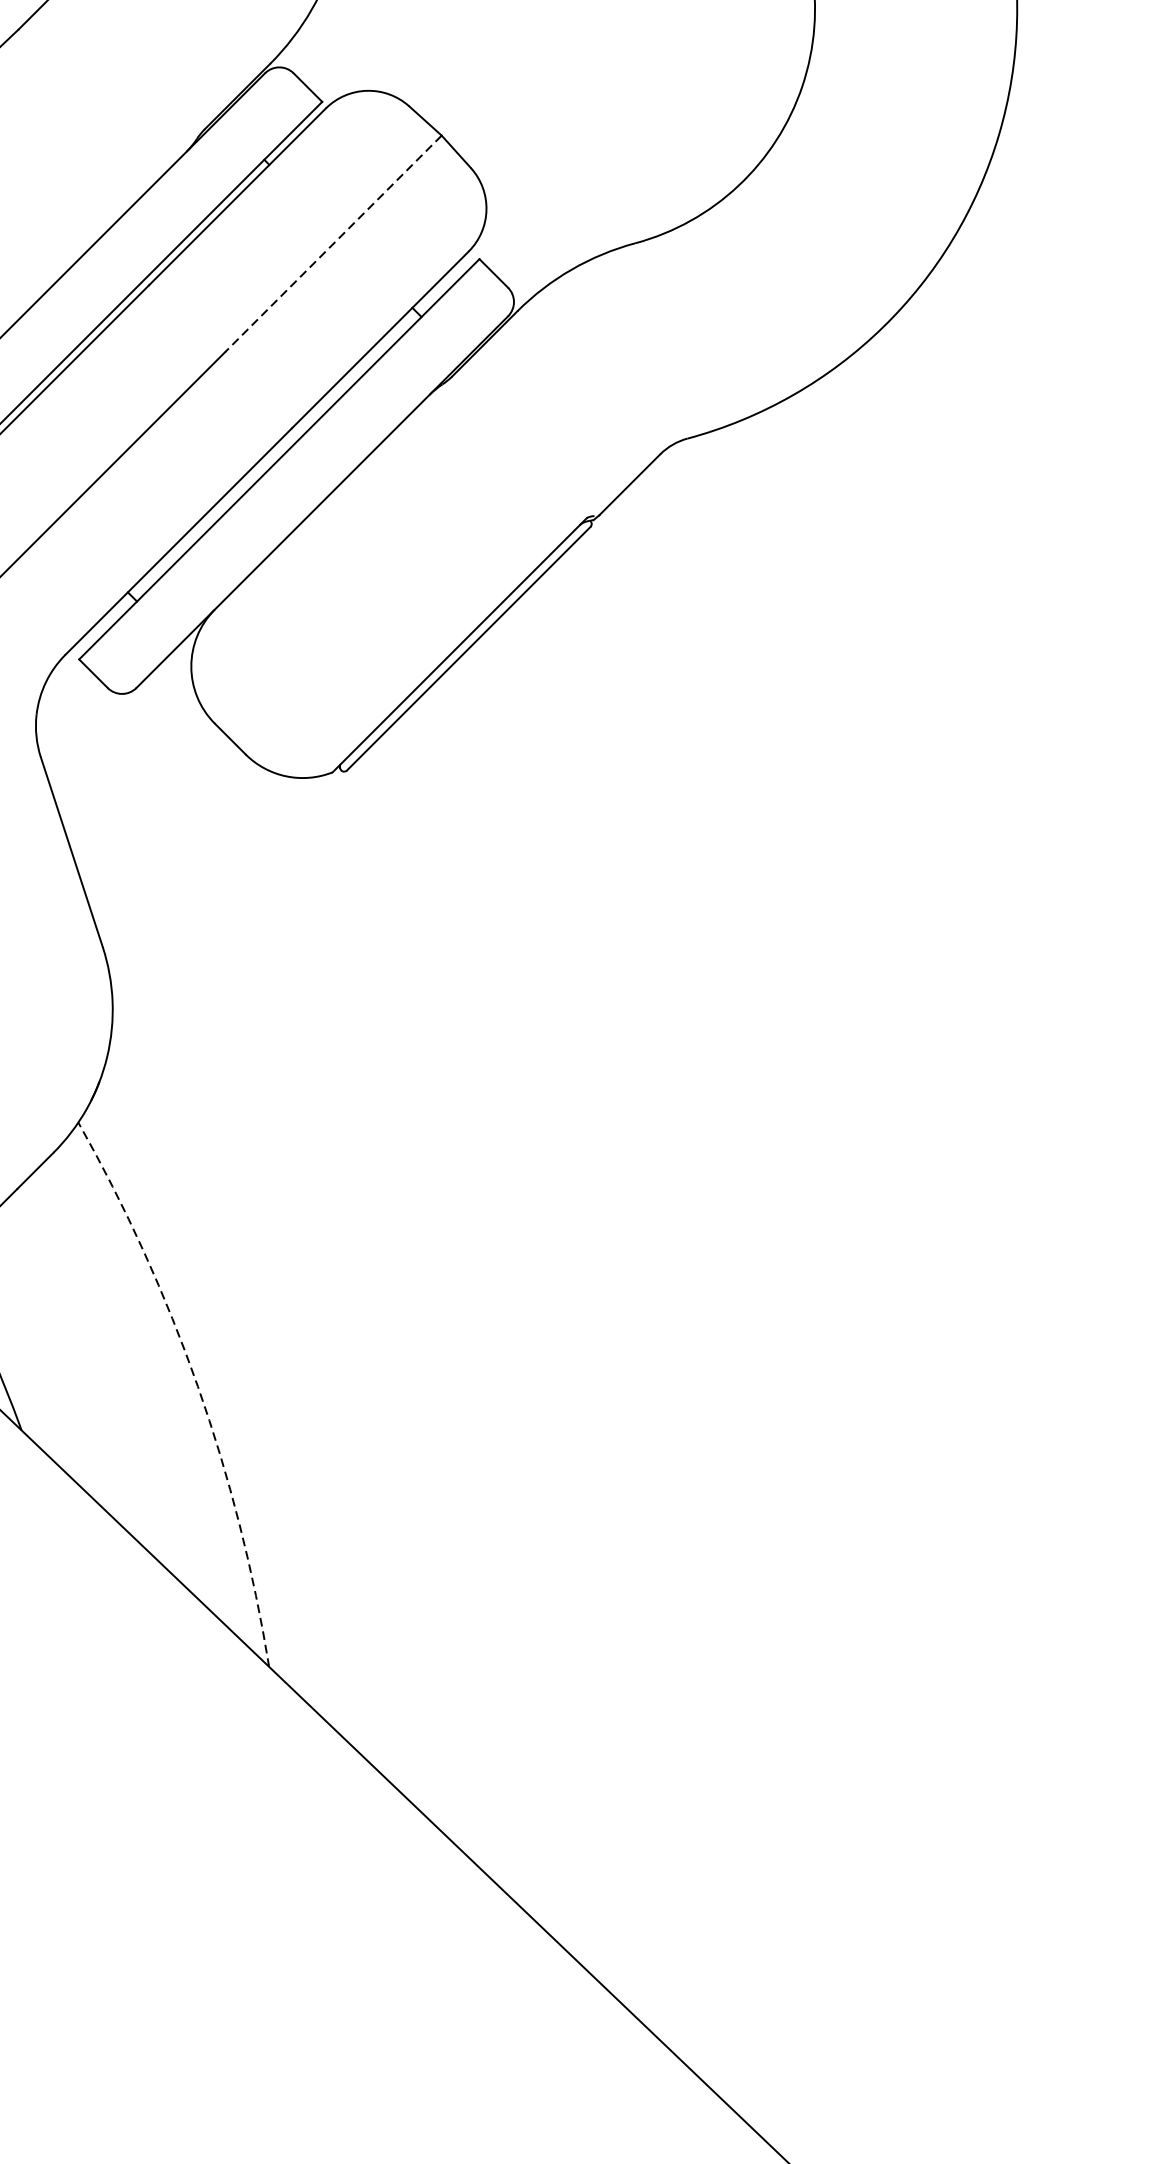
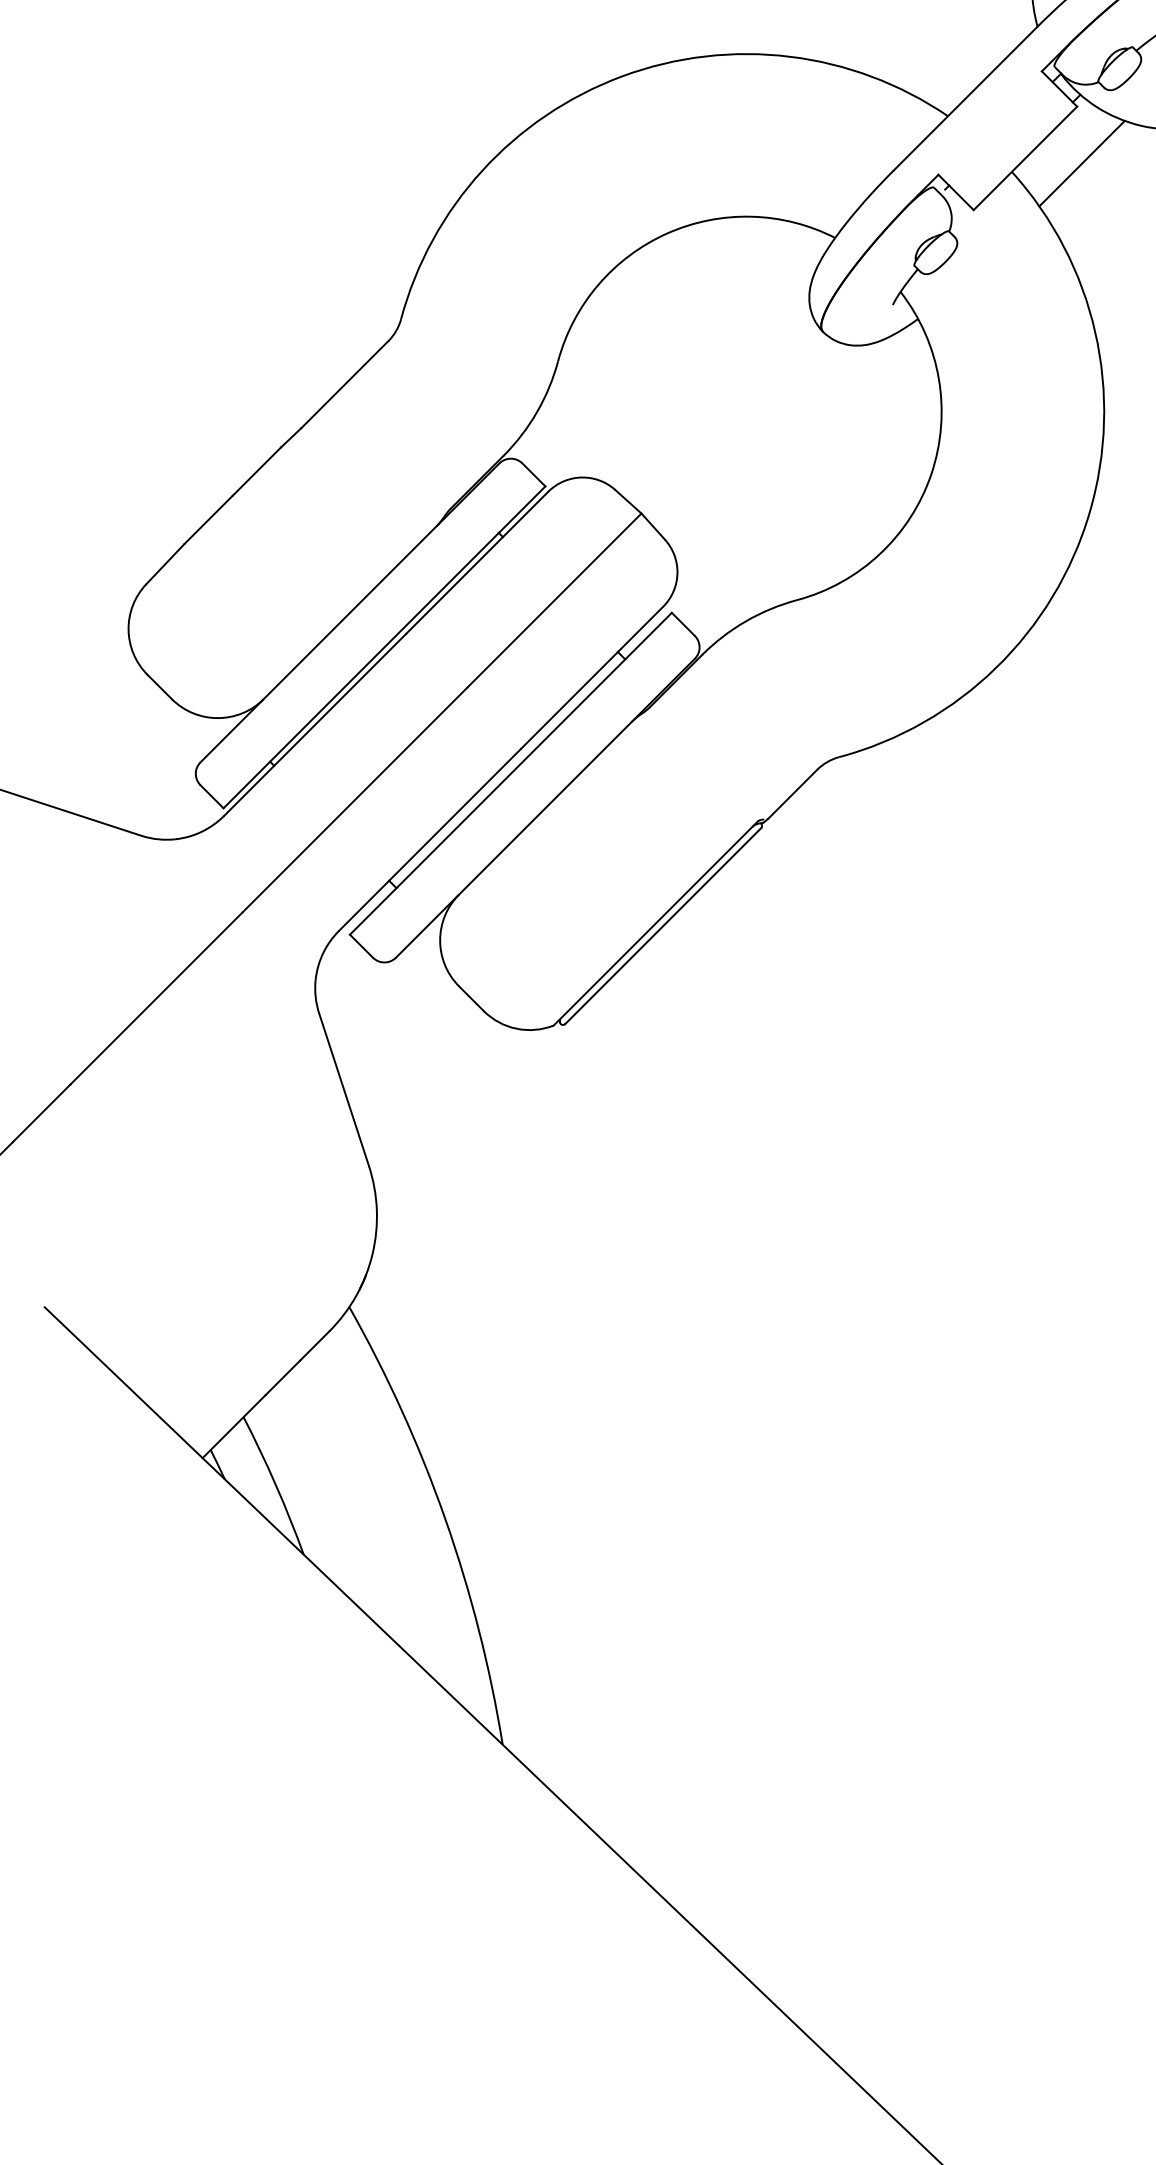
line: (333, 243) -> (554, 600), dashed -> solid
arc: (197, 1386) -> (445, 1519), dashed -> solid

